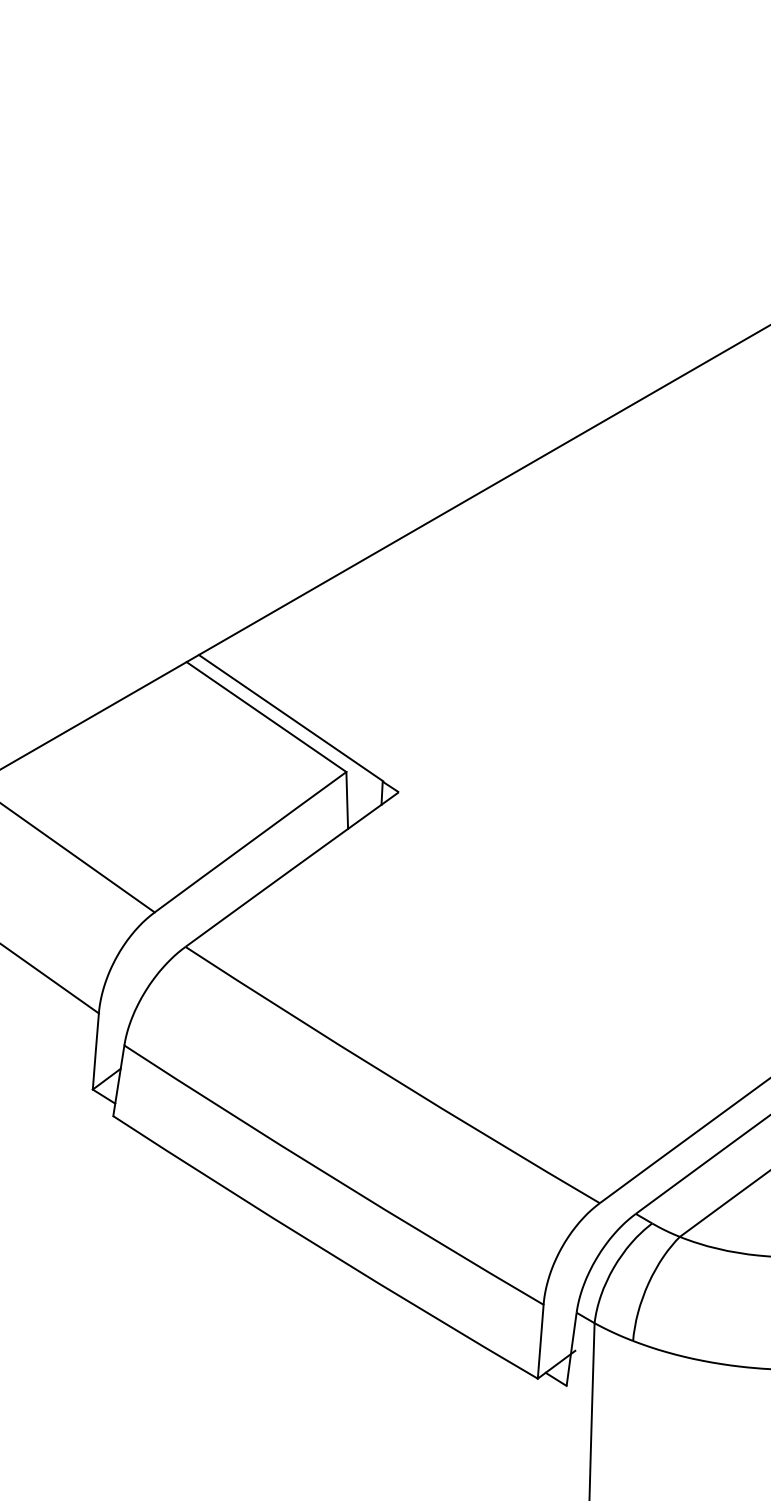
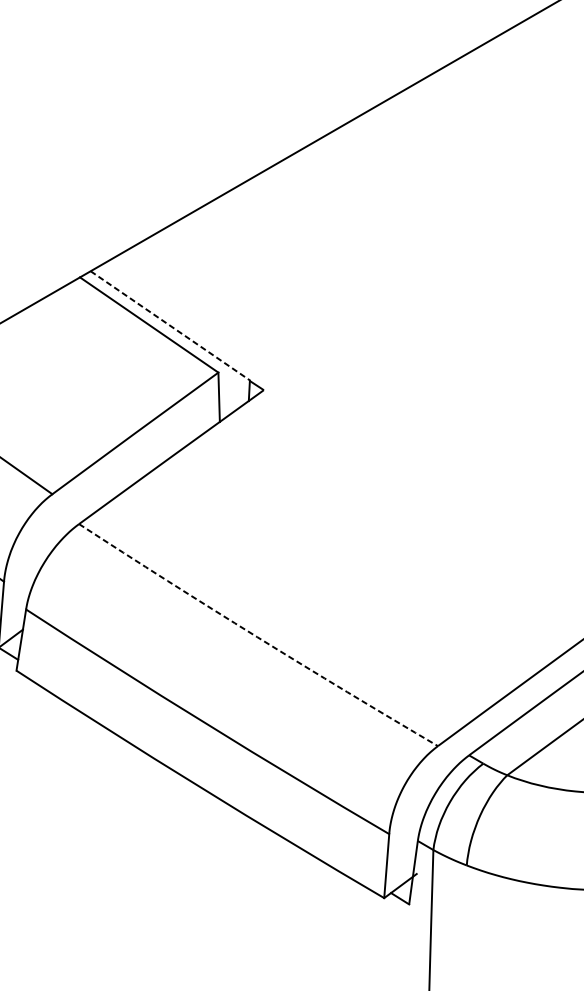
line: (291, 718) -> (170, 326), solid -> dashed
arc: (391, 1077) -> (257, 637), solid -> dashed

